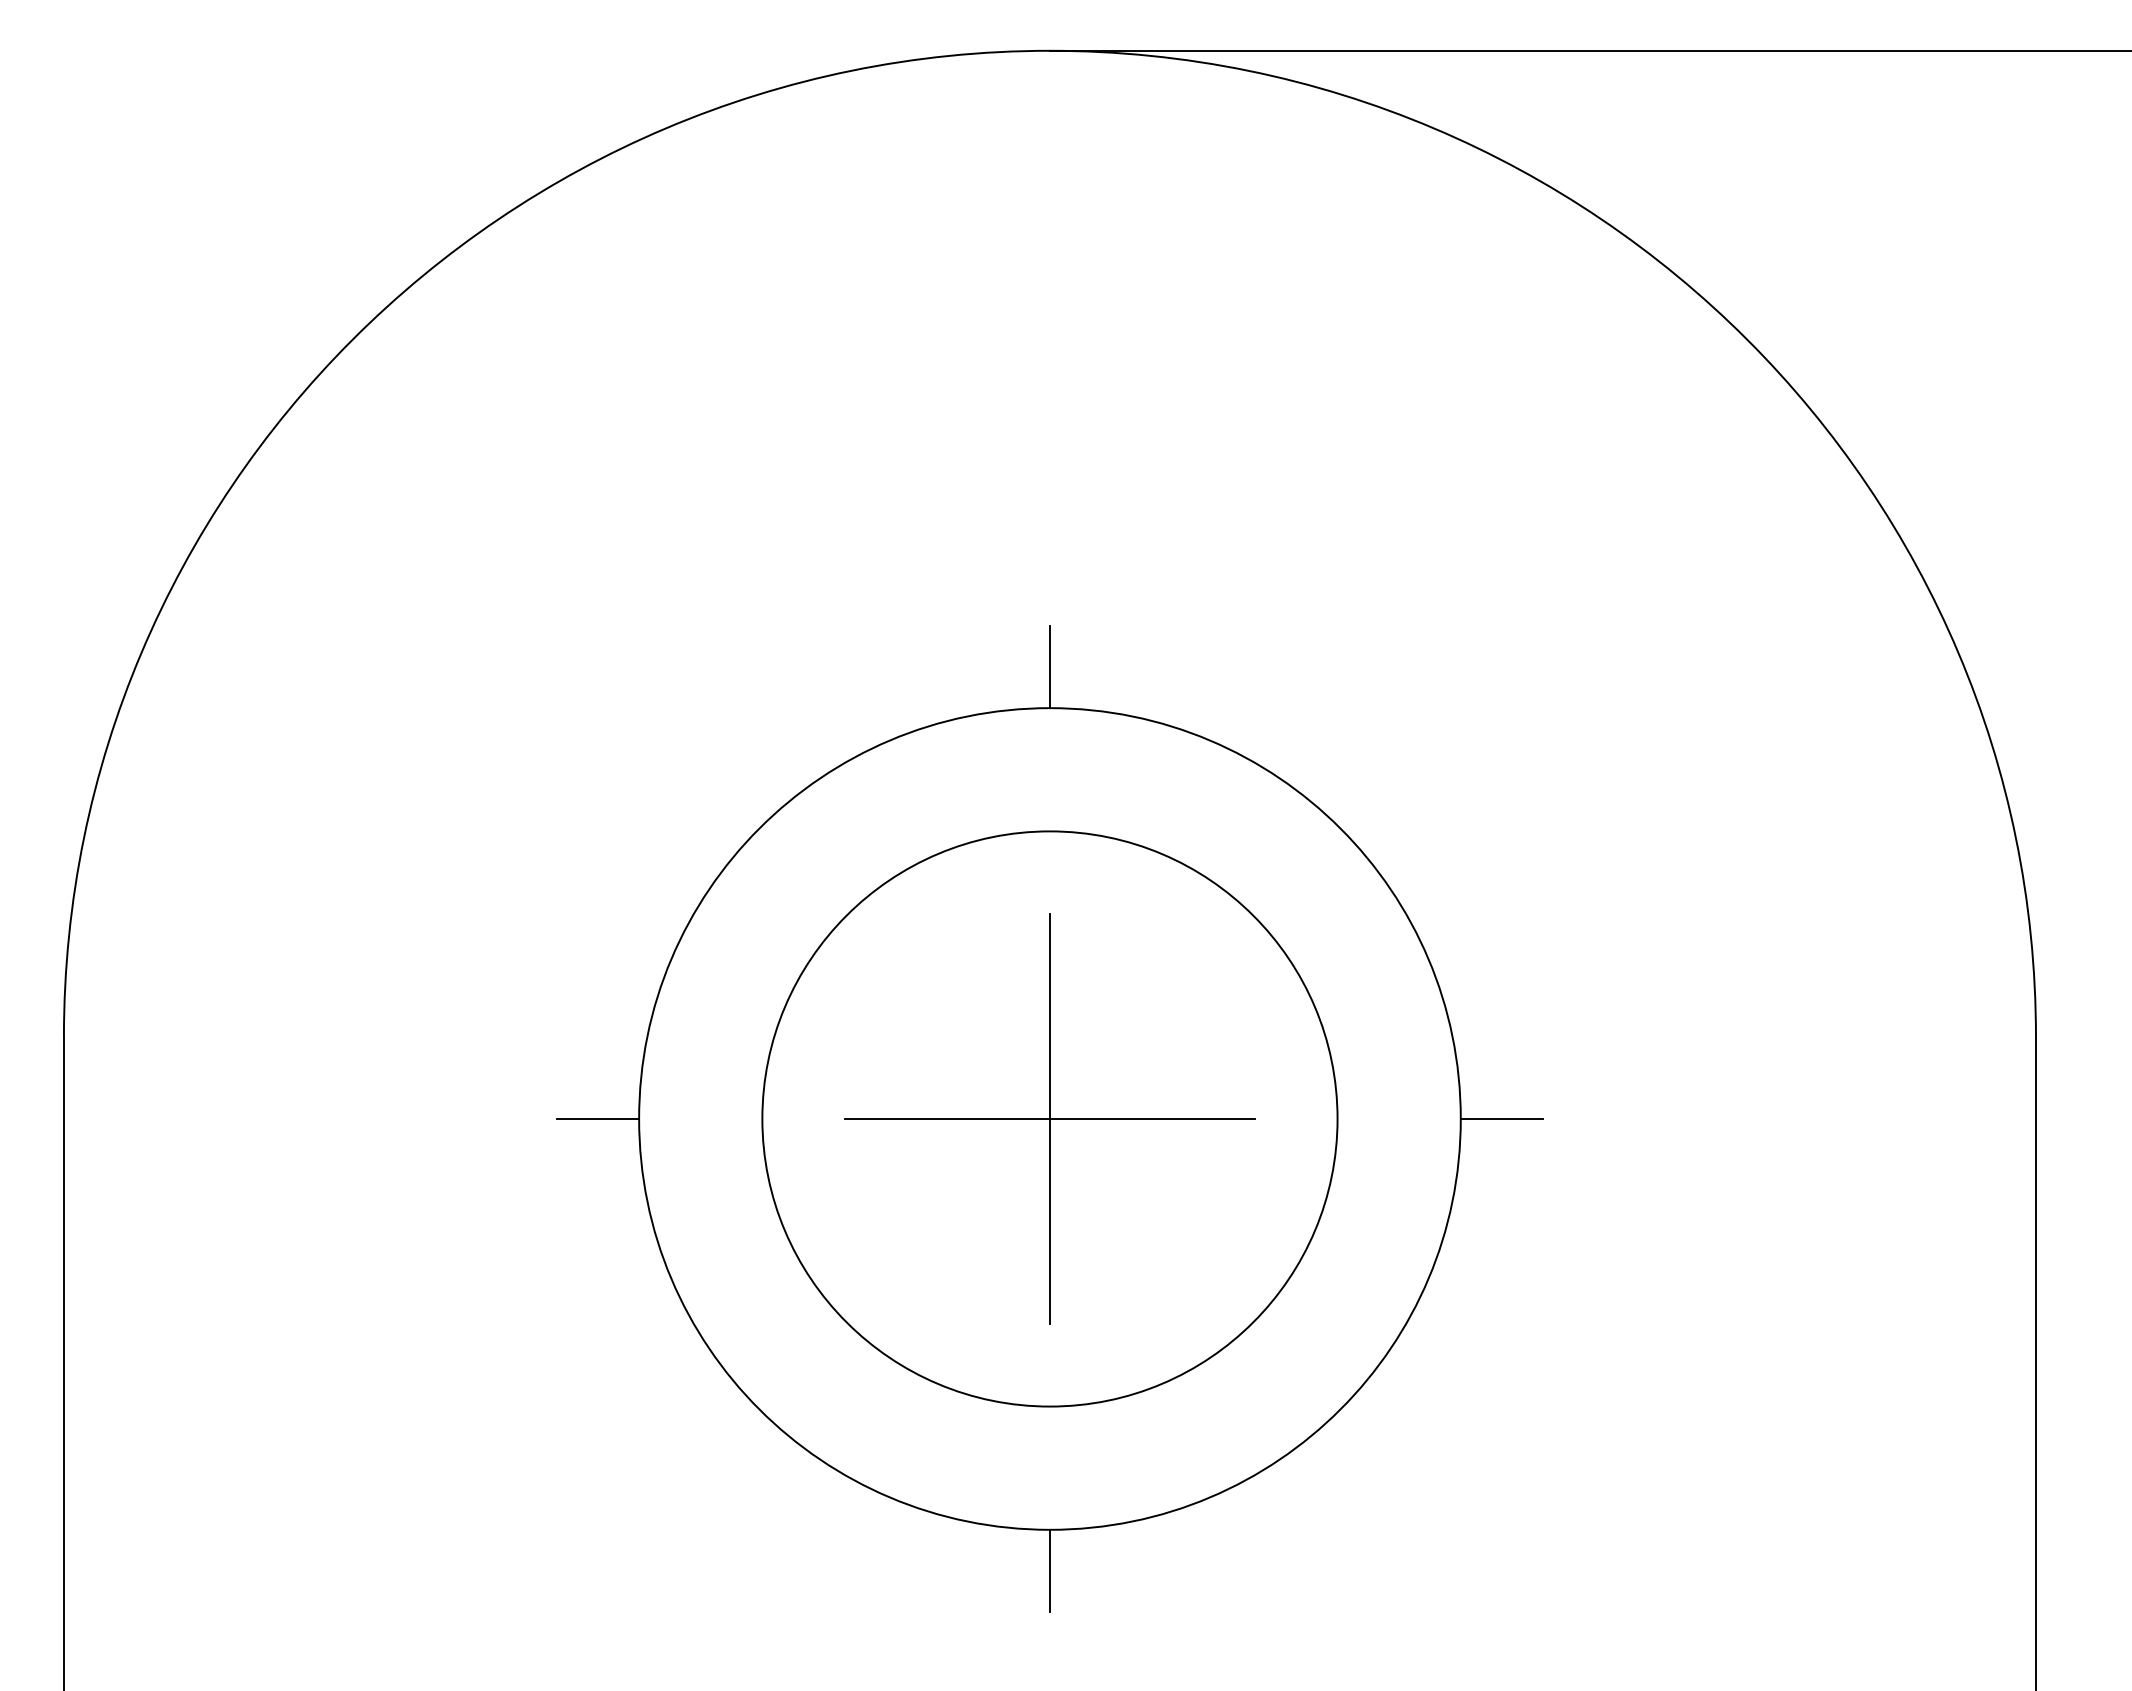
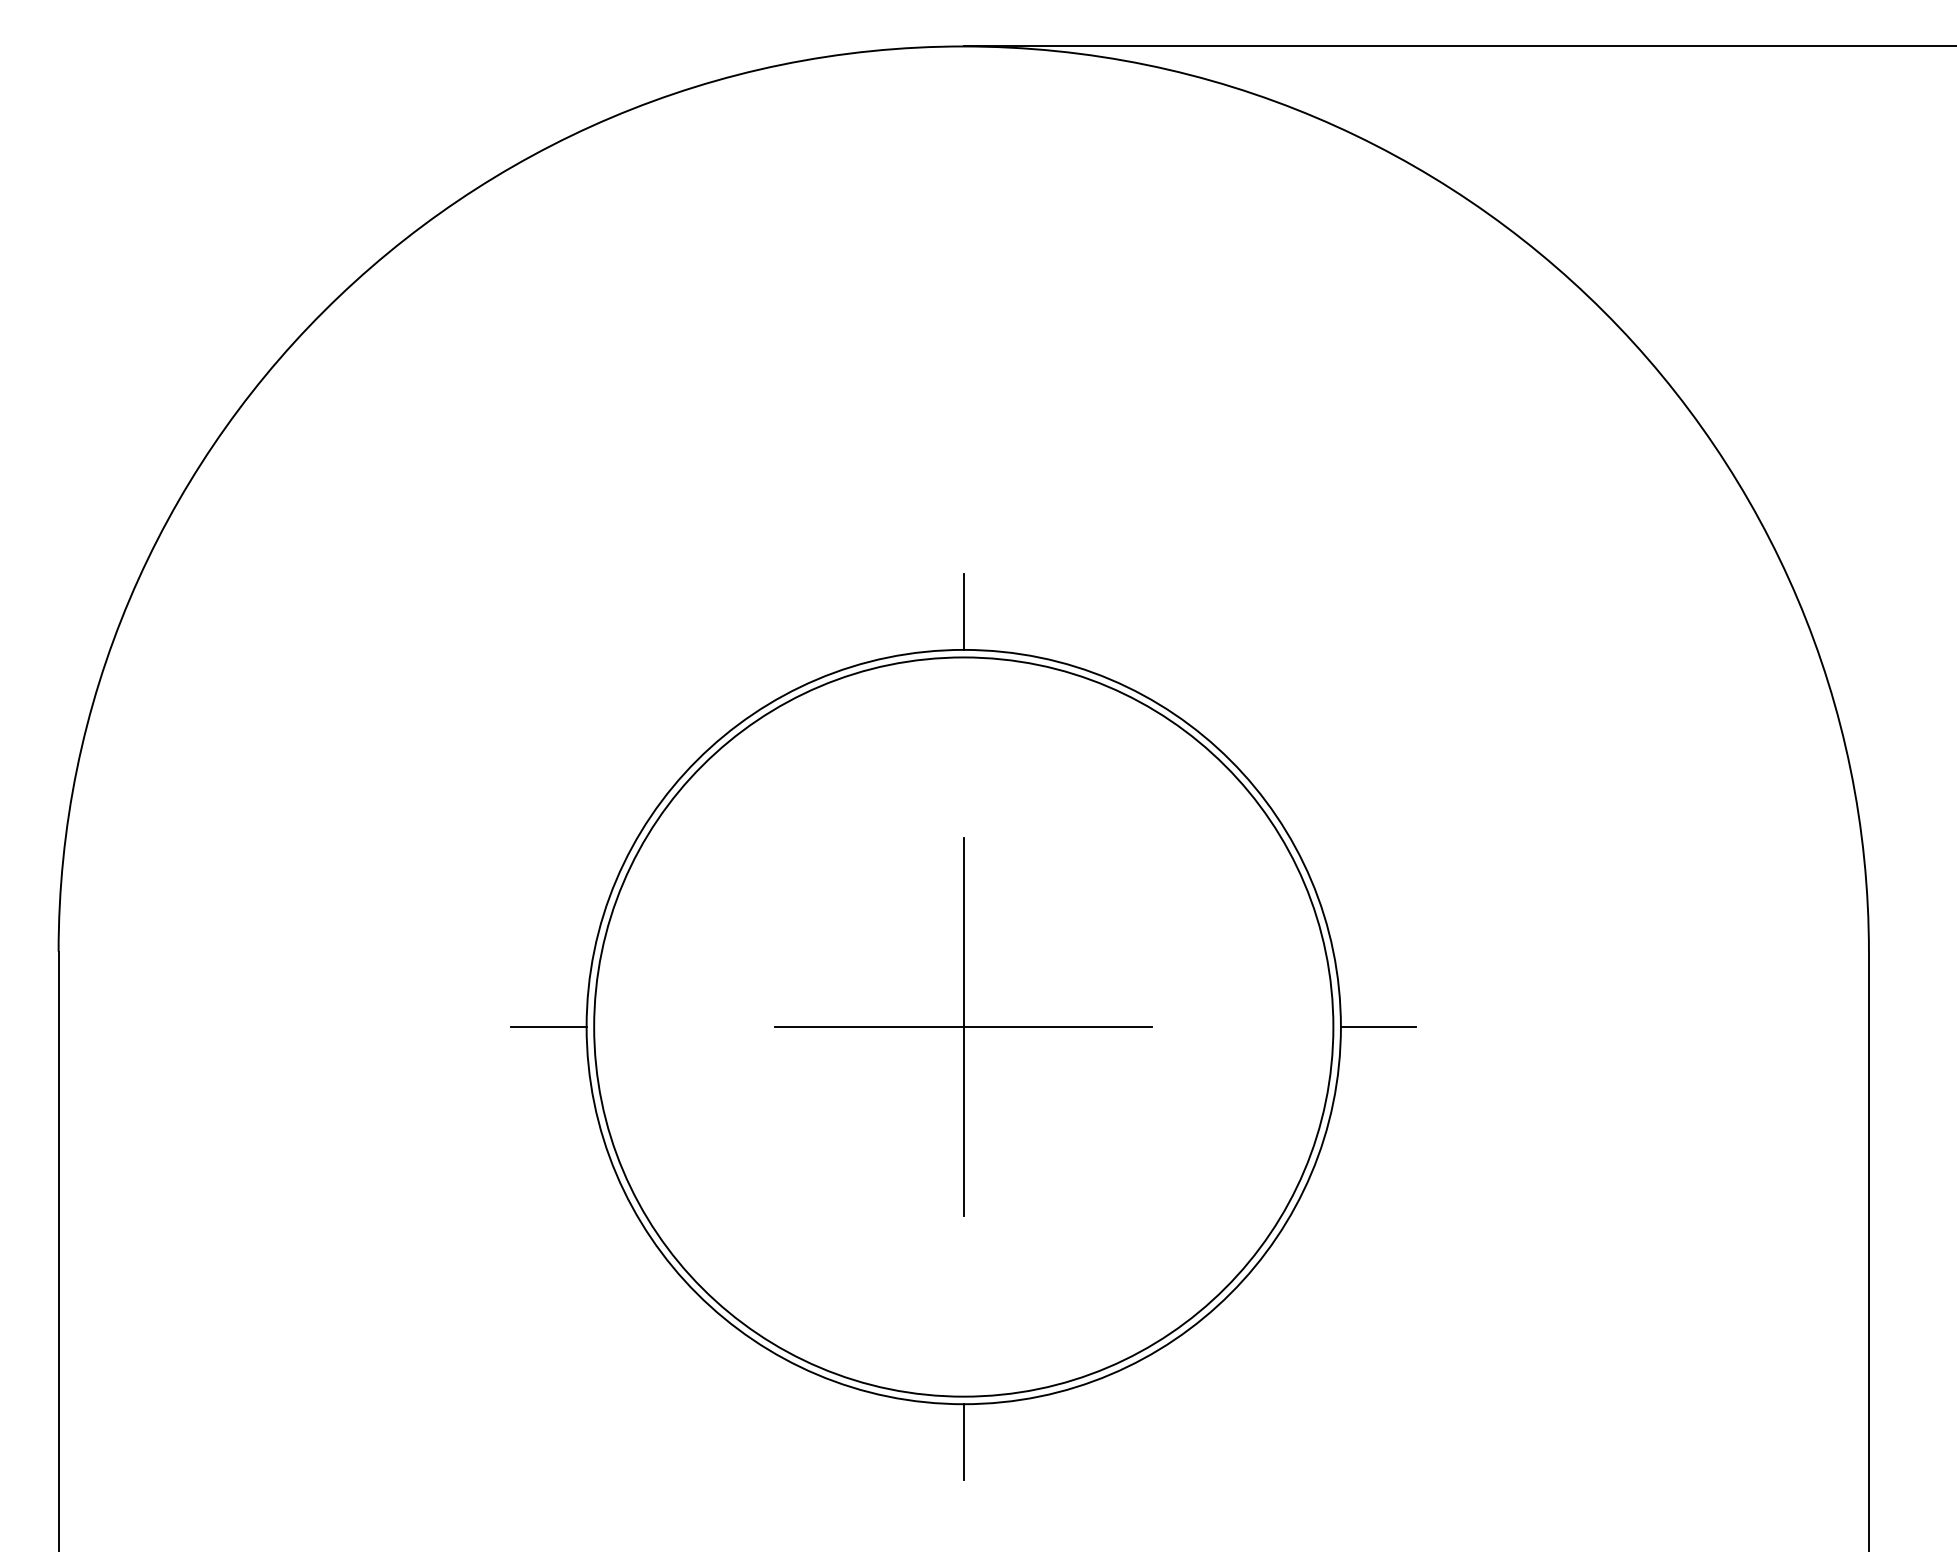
circle: (1049, 1118) -> (963, 1026), size x1.4

